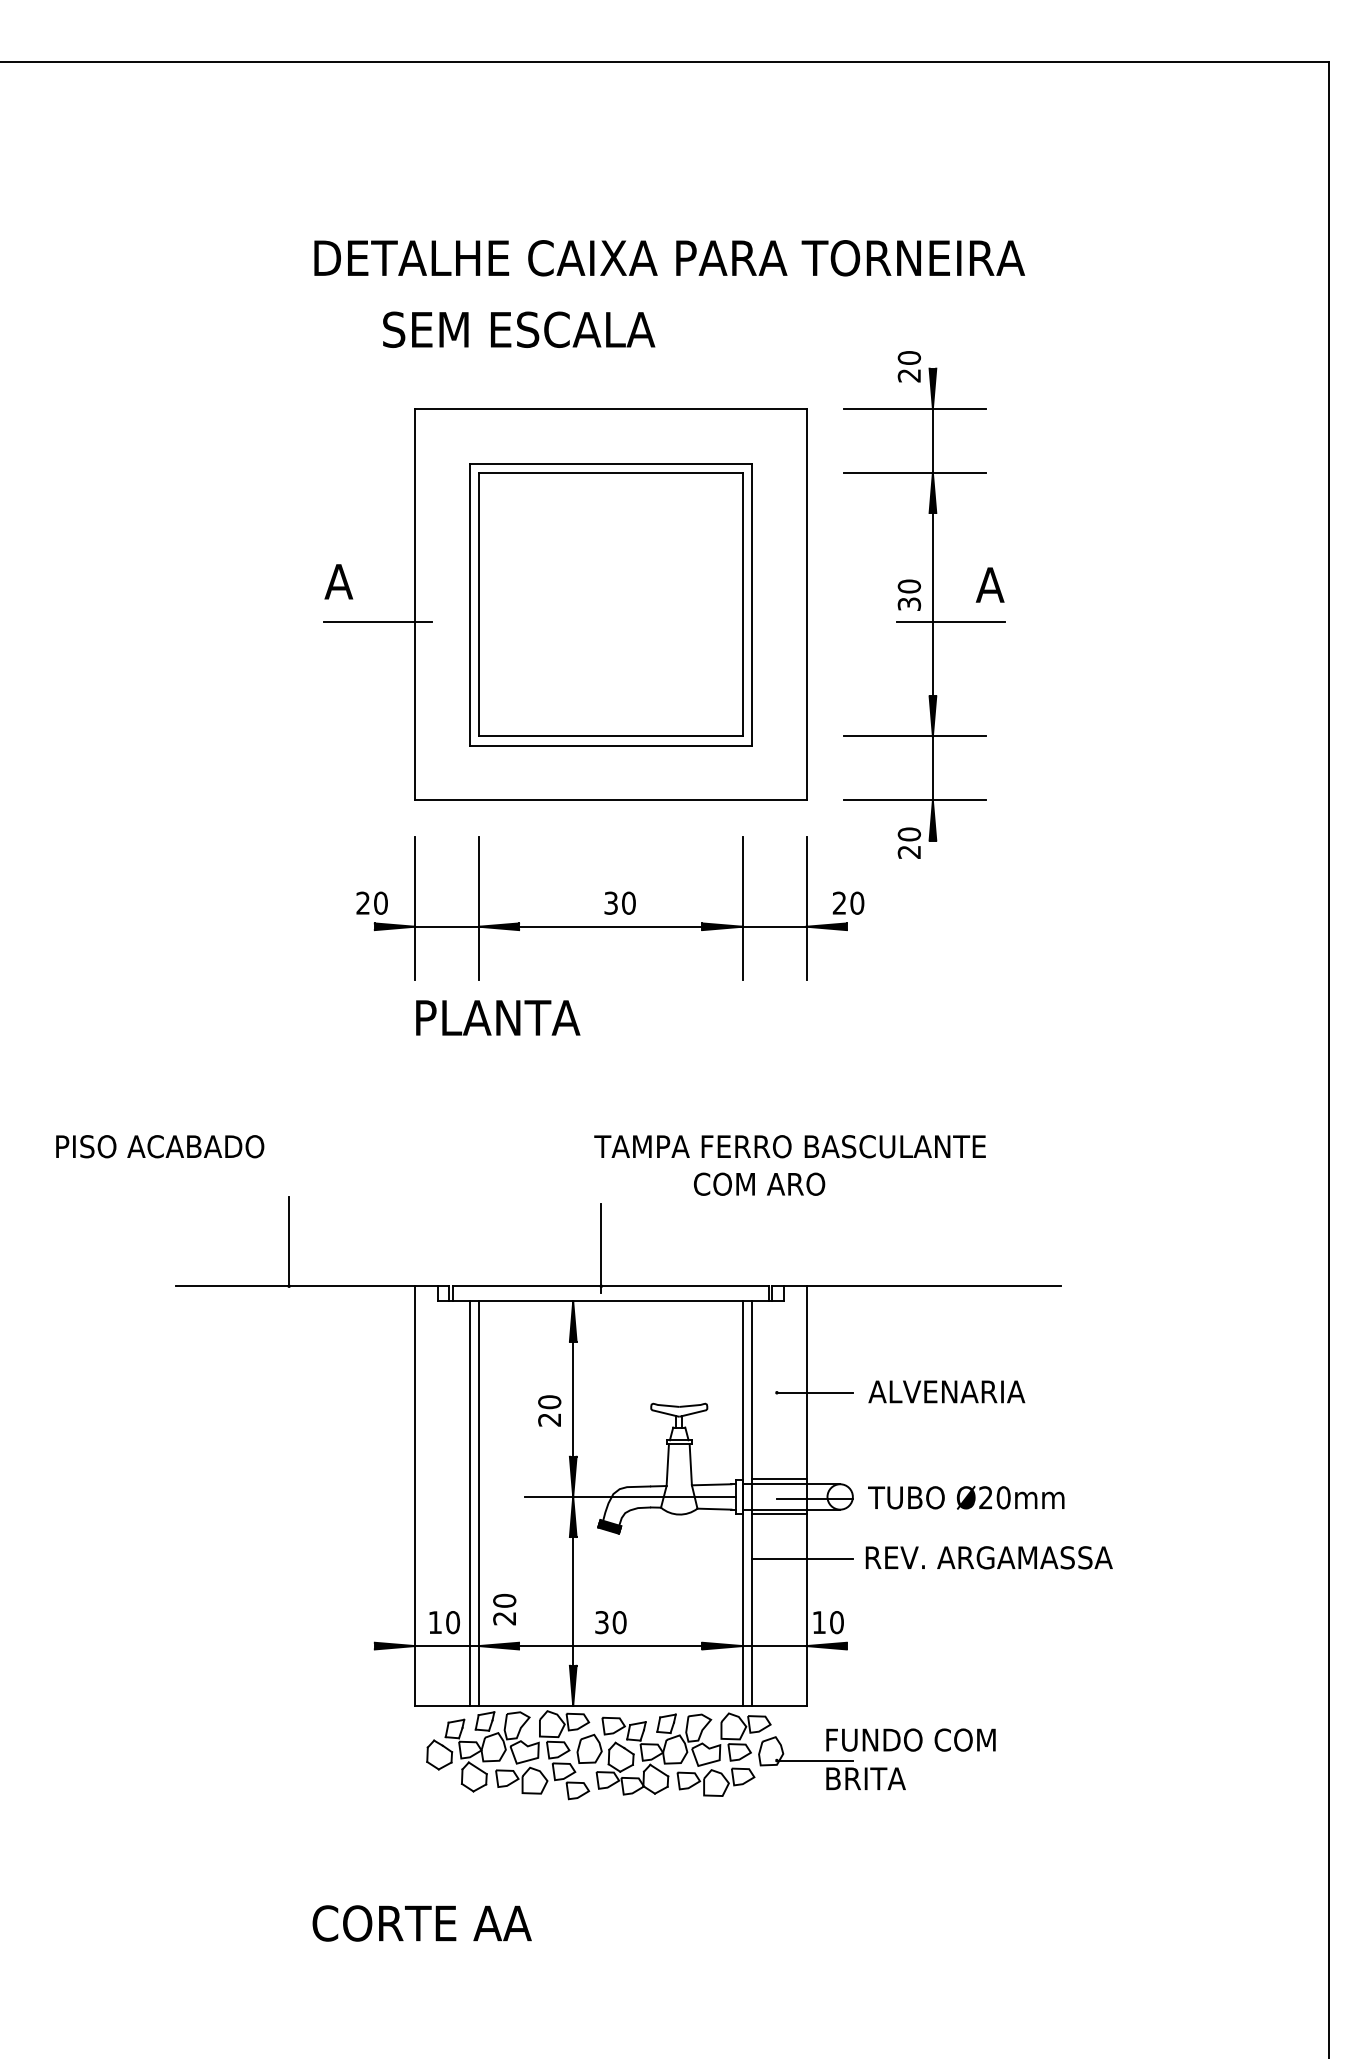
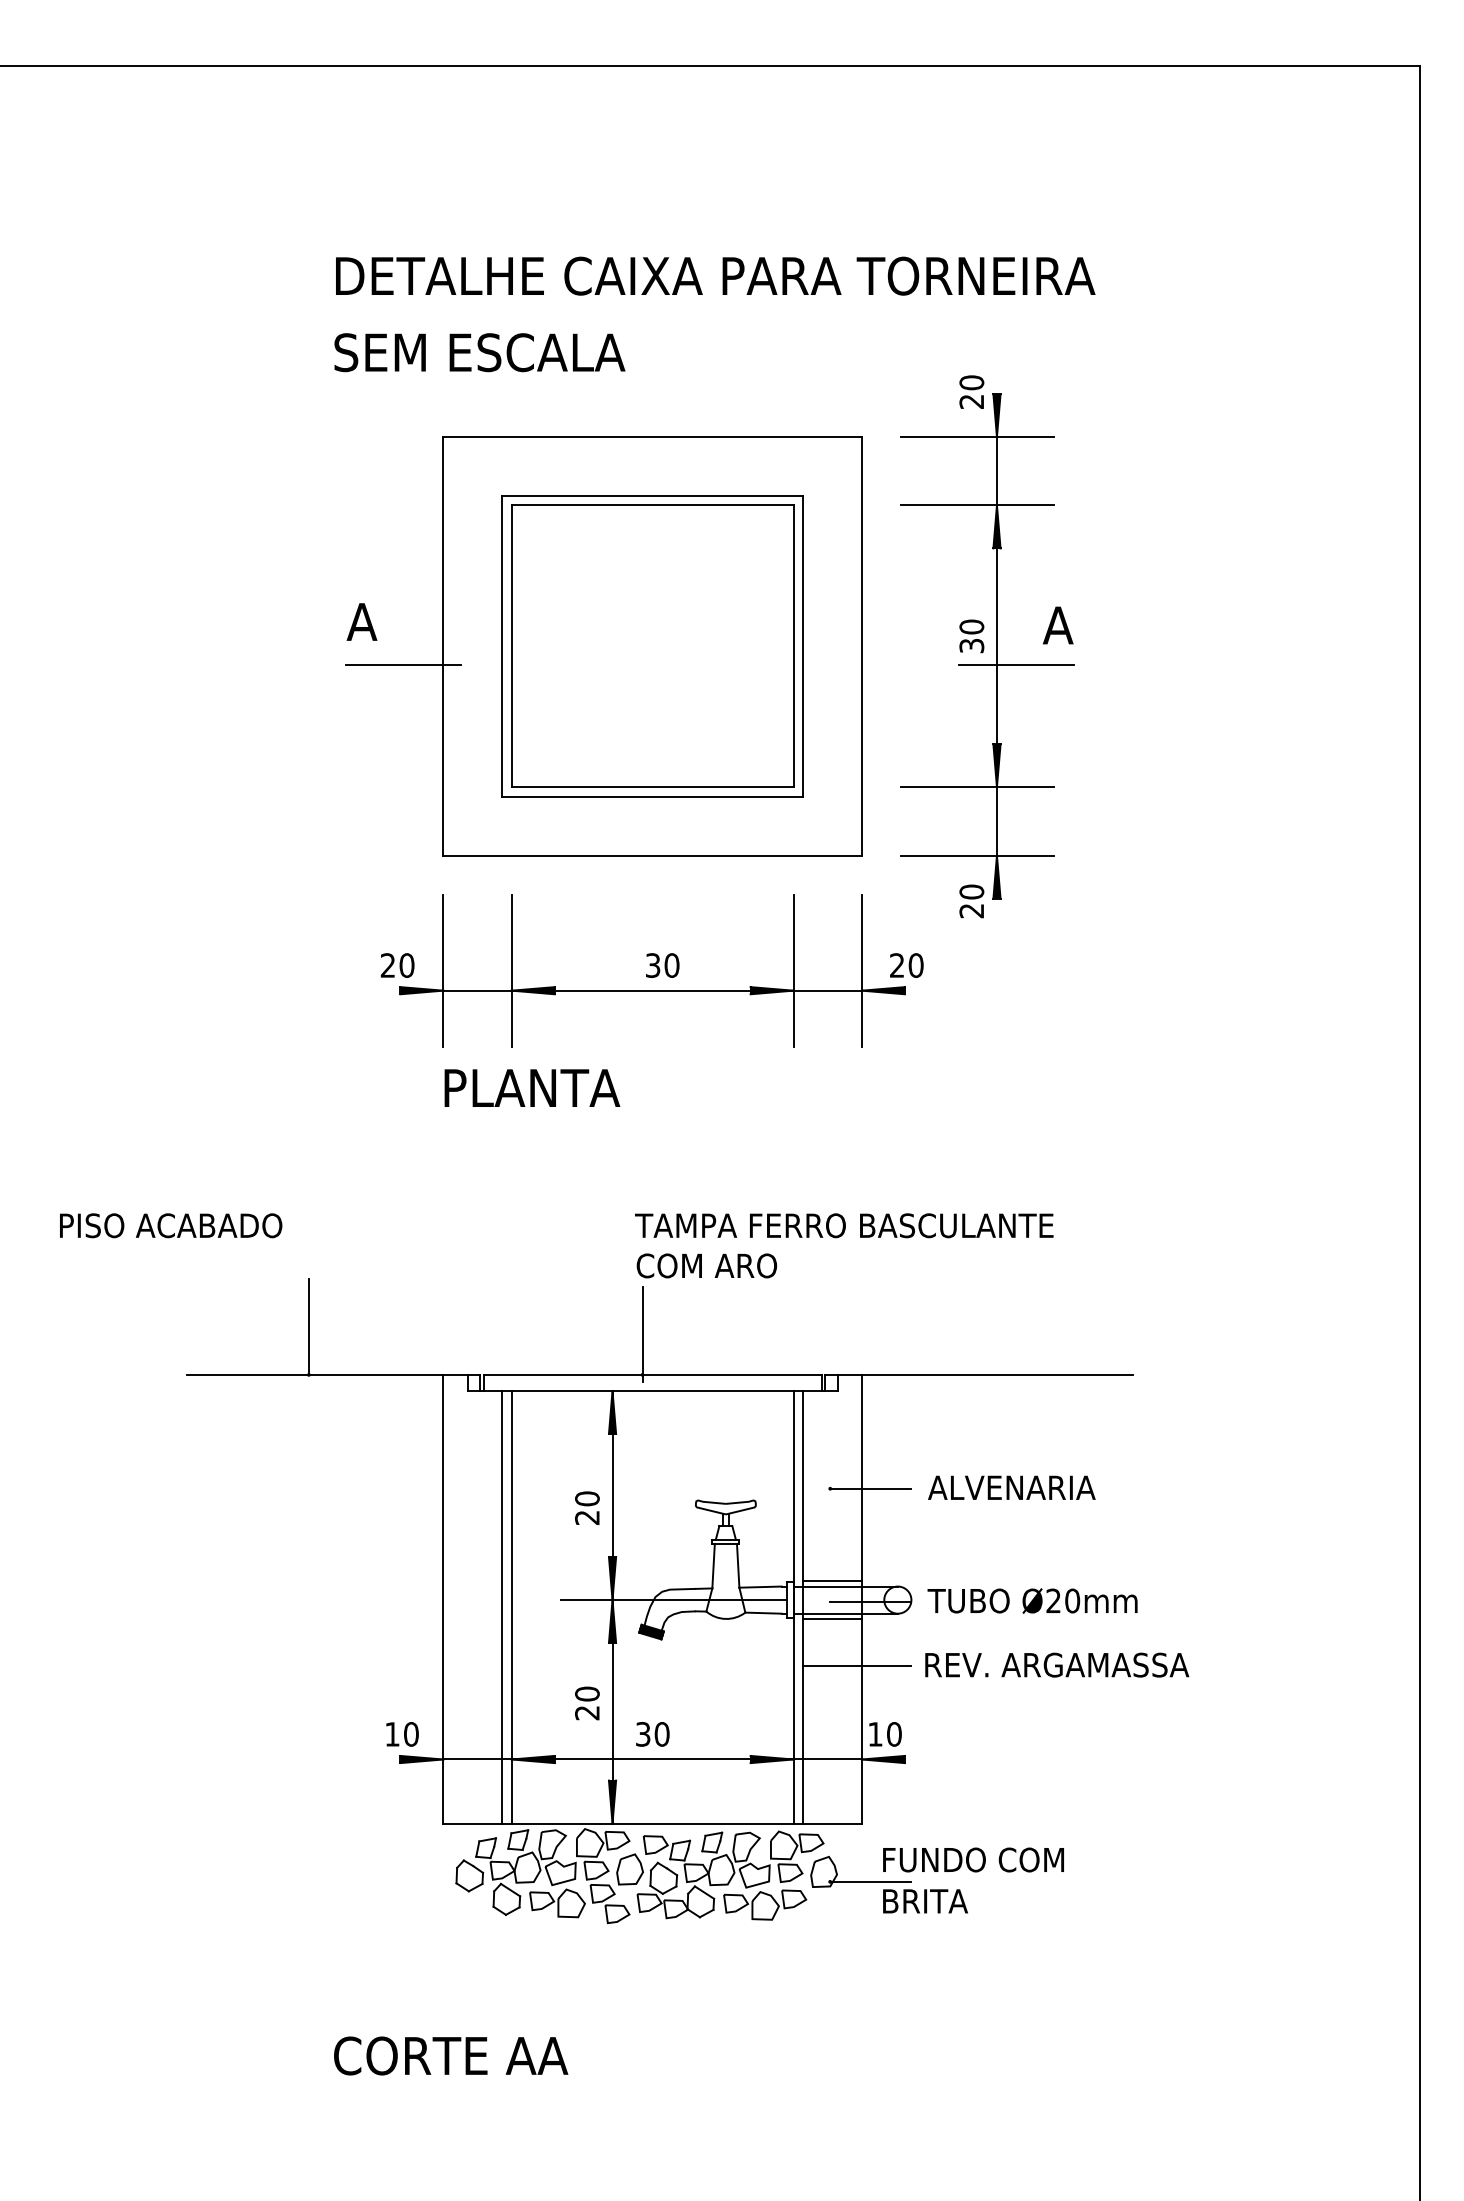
text: (519, 329) -> (480, 352), moved
text: (759, 1183) -> (706, 1265), moved
text: (504, 1609) -> (587, 1703), moved
text: (444, 1622) -> (402, 1734), moved

